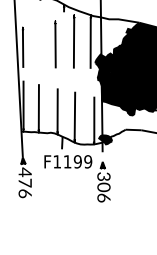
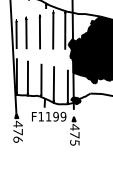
line: (36, 44) -> (26, 32), added
text: (103, 186) -> (74, 134), 306 -> 475

